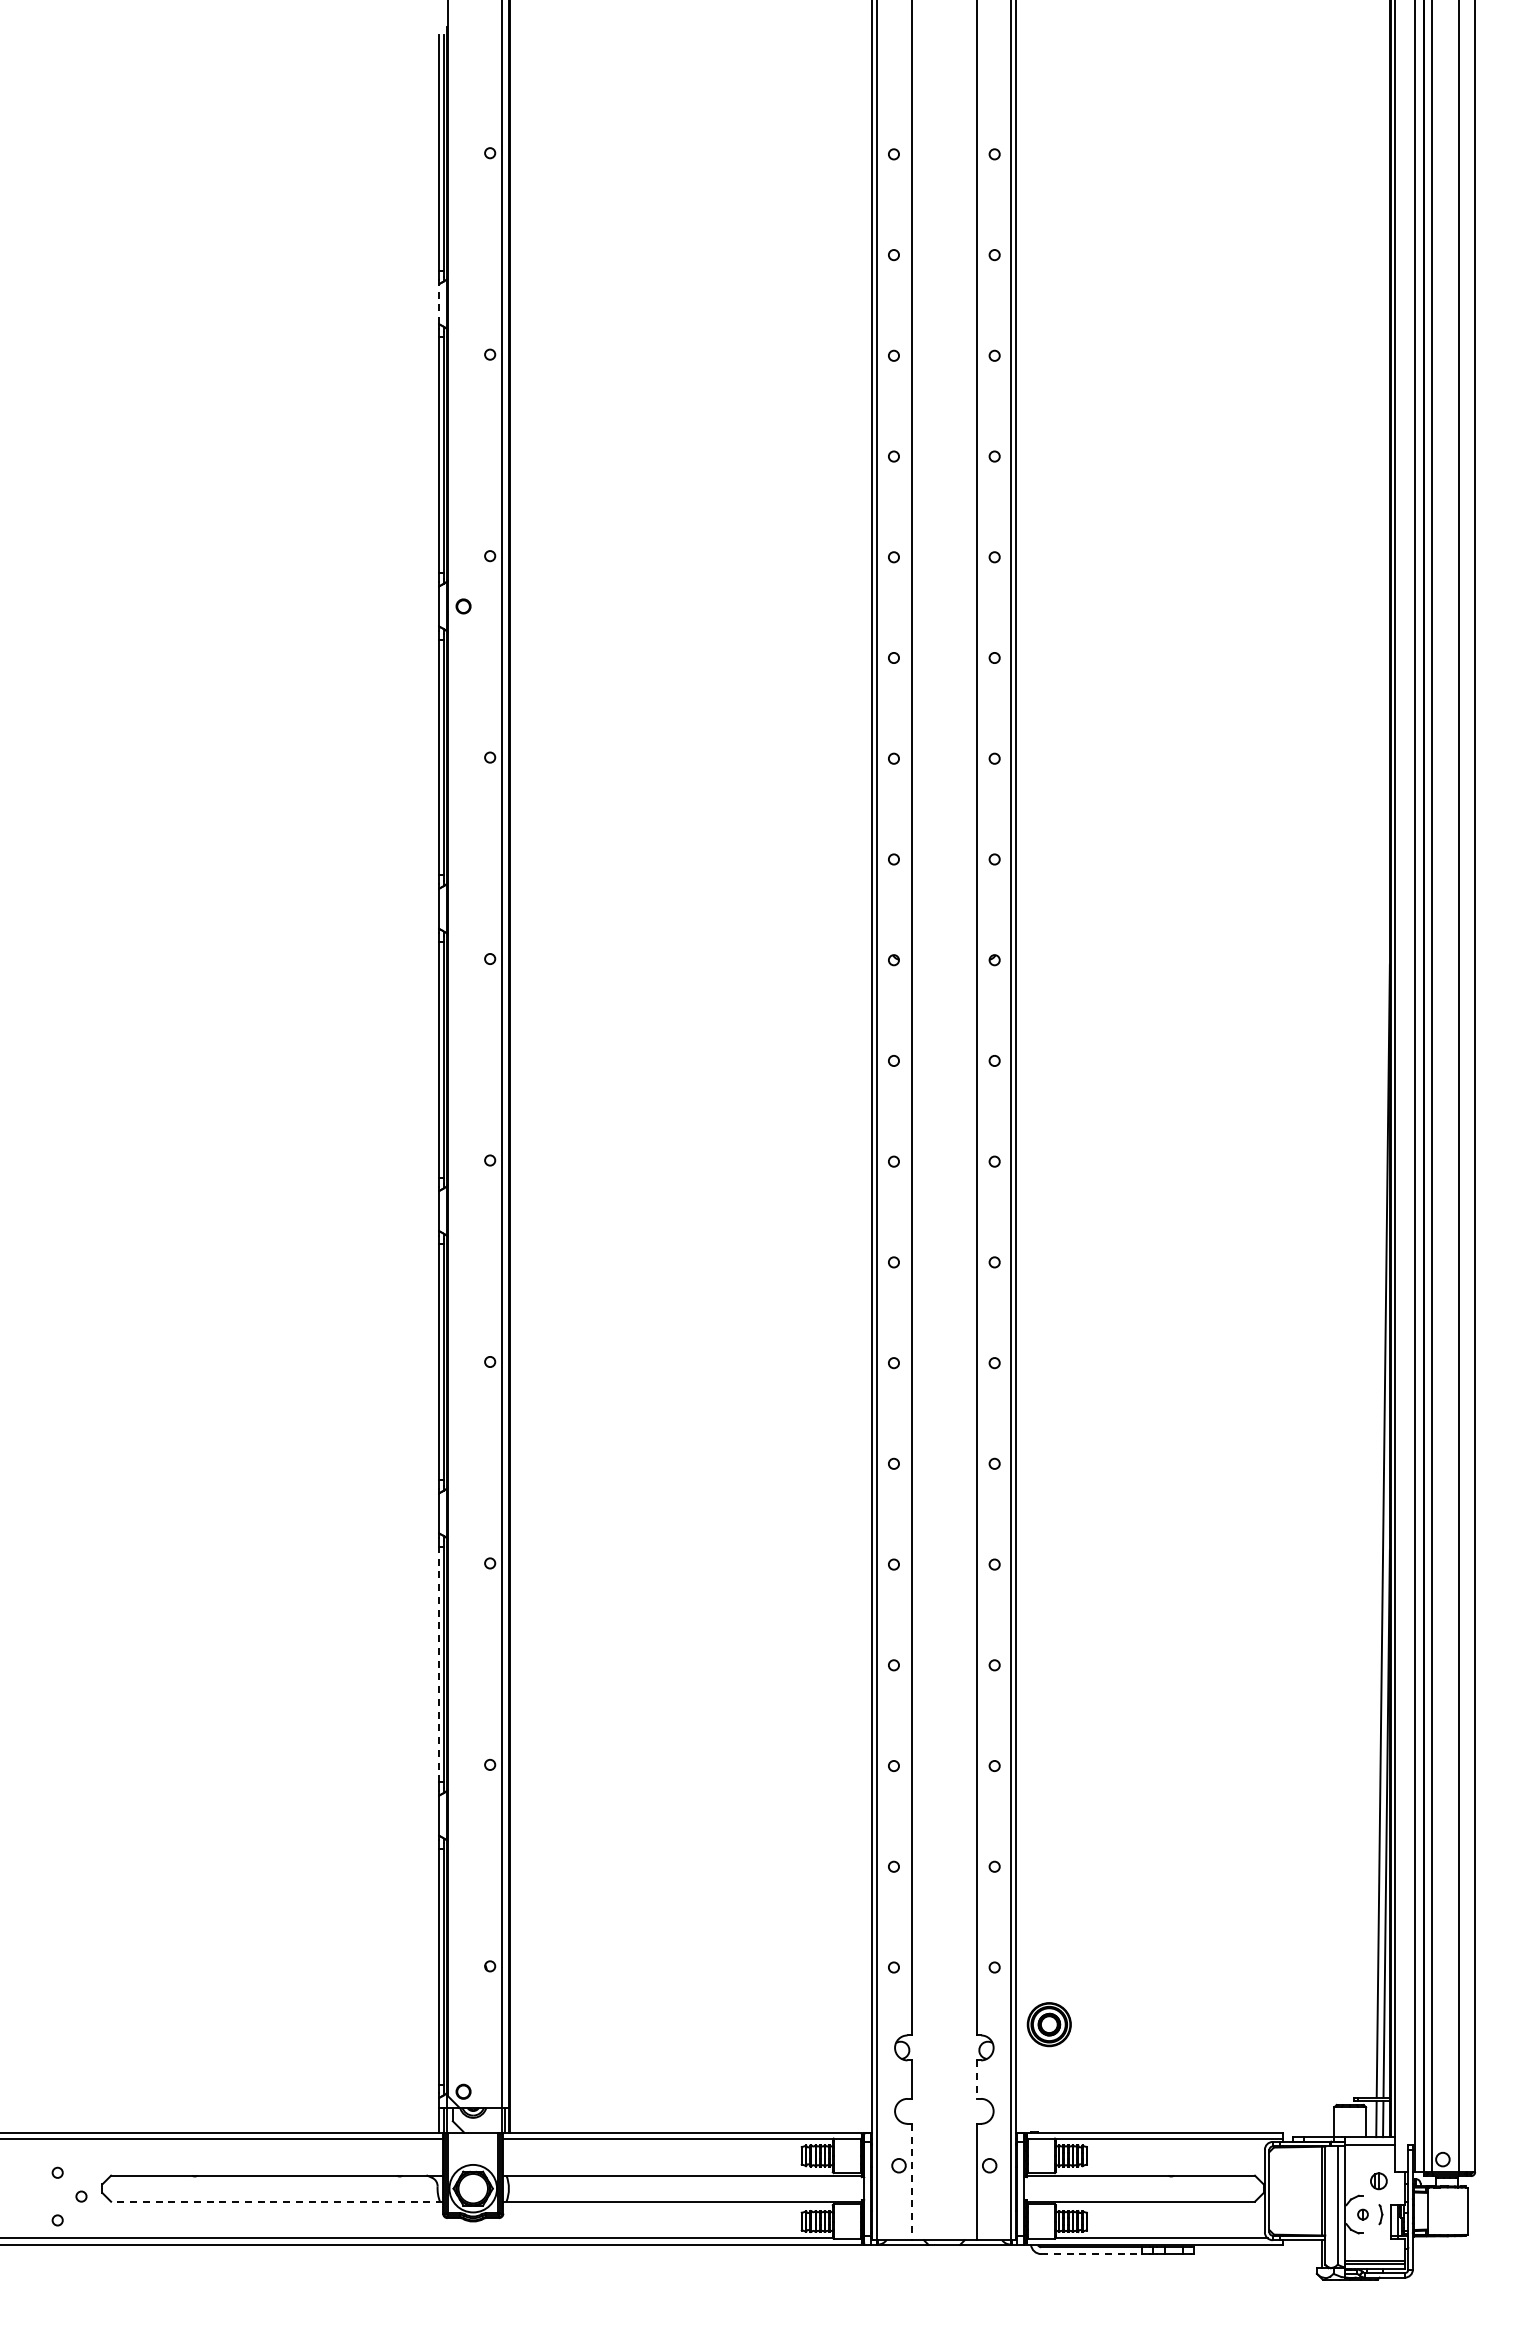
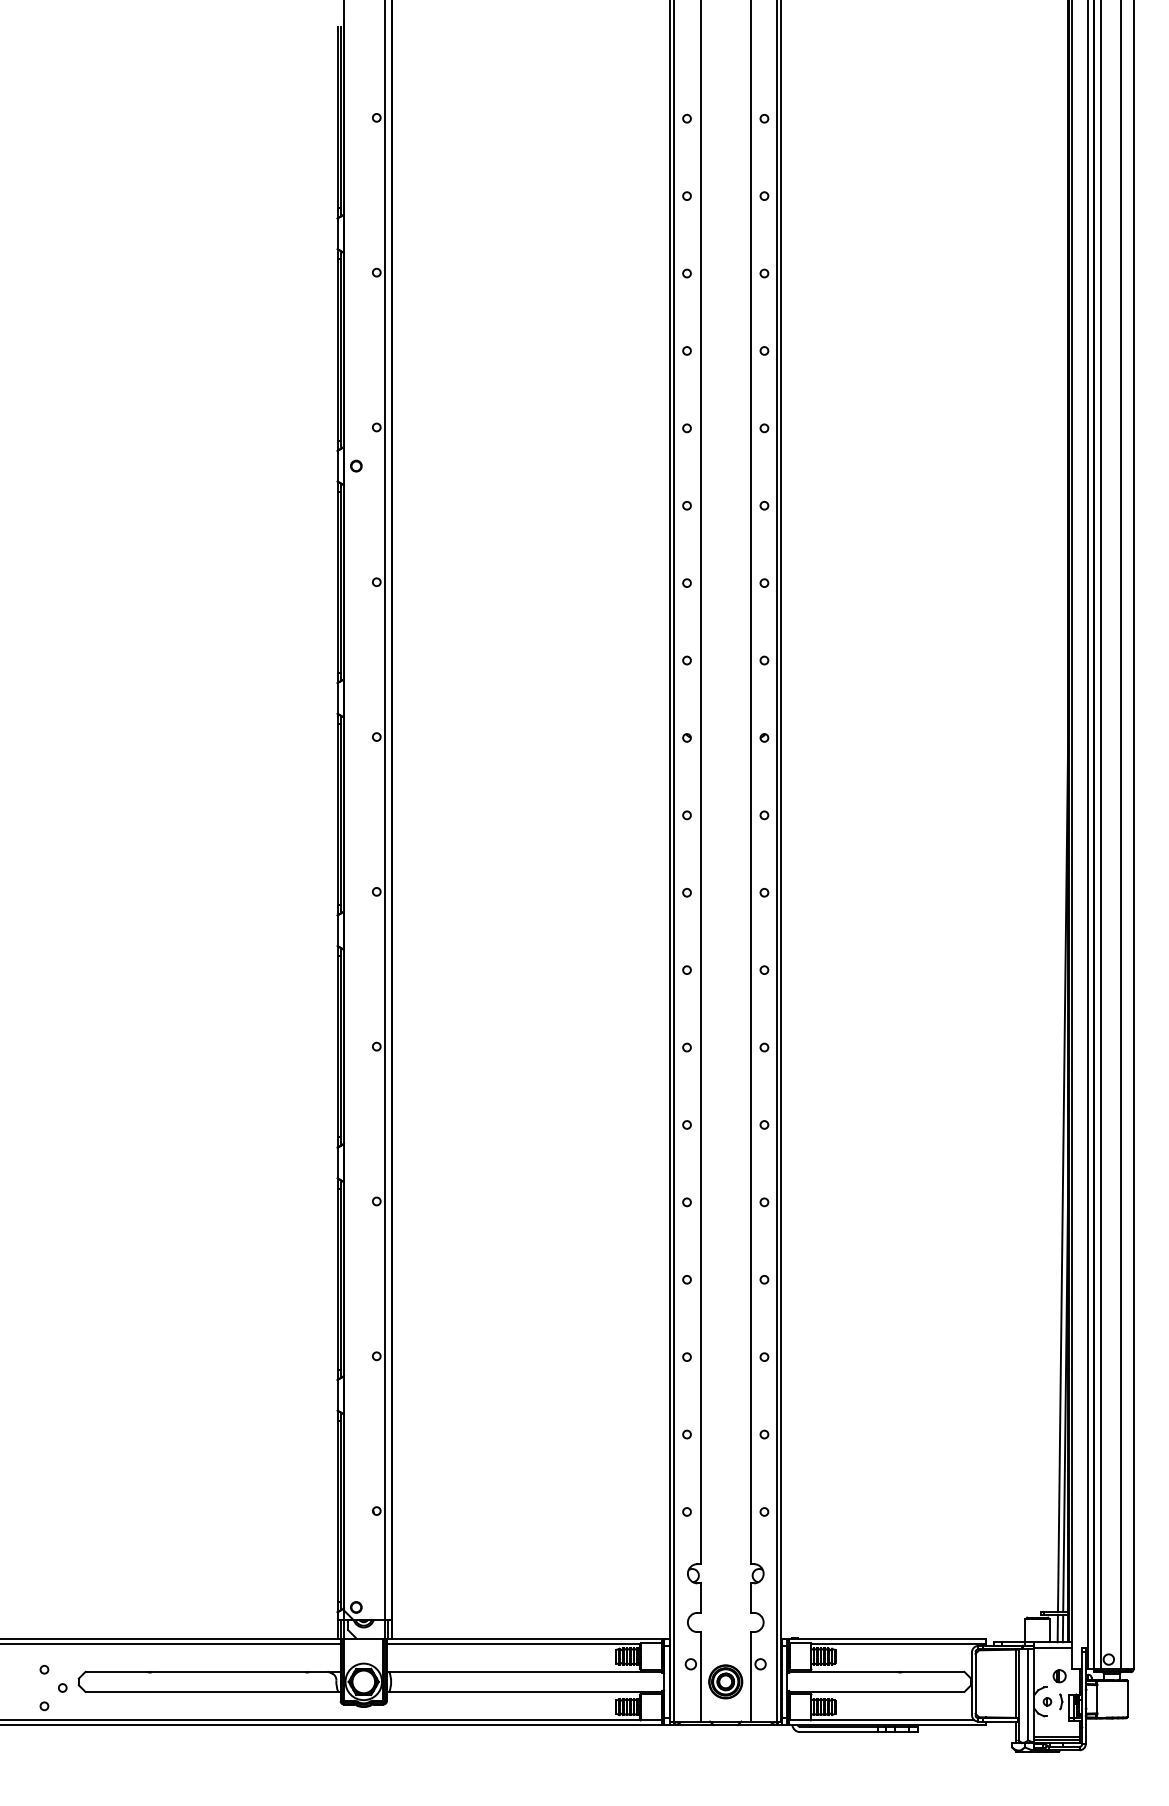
line: (439, 304) -> (337, 234), dashed -> solid
line: (439, 1664) -> (337, 1279), dashed -> solid
part: (1048, 2024) -> (725, 1681), moved
line: (976, 2080) -> (750, 1598), dashed -> solid
line: (912, 2182) -> (701, 1677), dashed -> solid
line: (276, 2201) -> (212, 1691), dashed -> solid
line: (1092, 2254) -> (839, 1732), dashed -> solid

